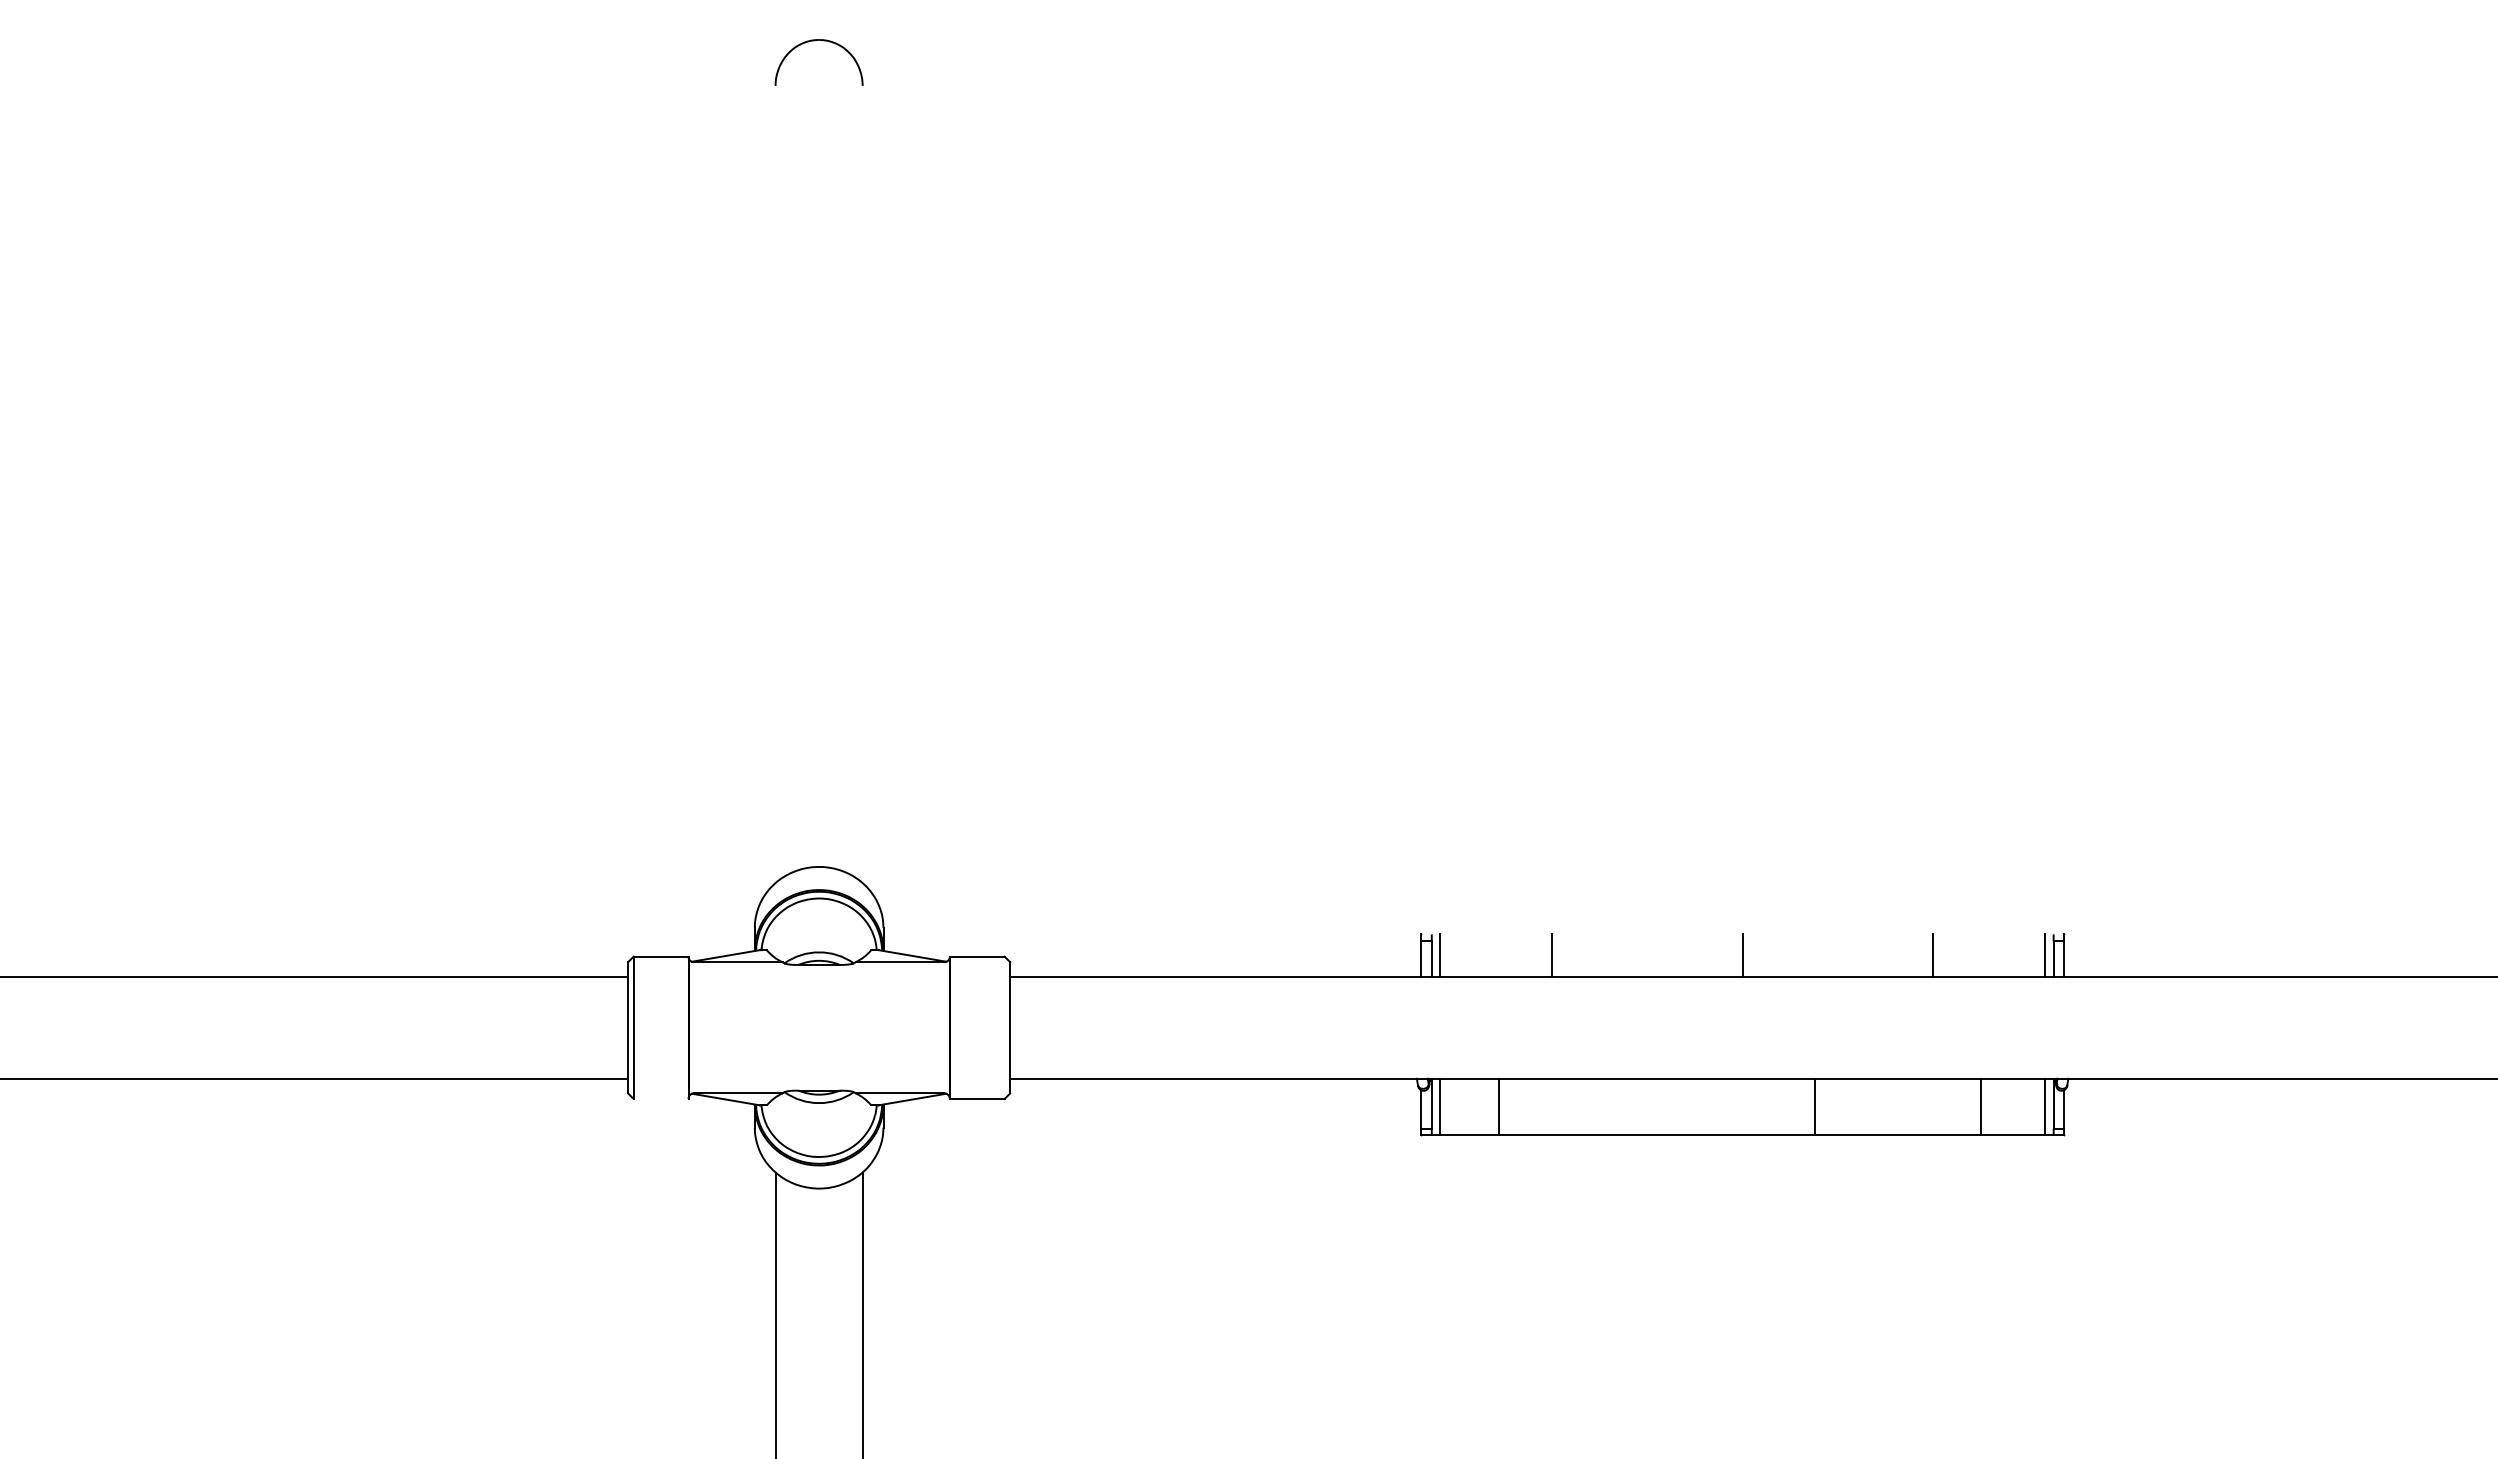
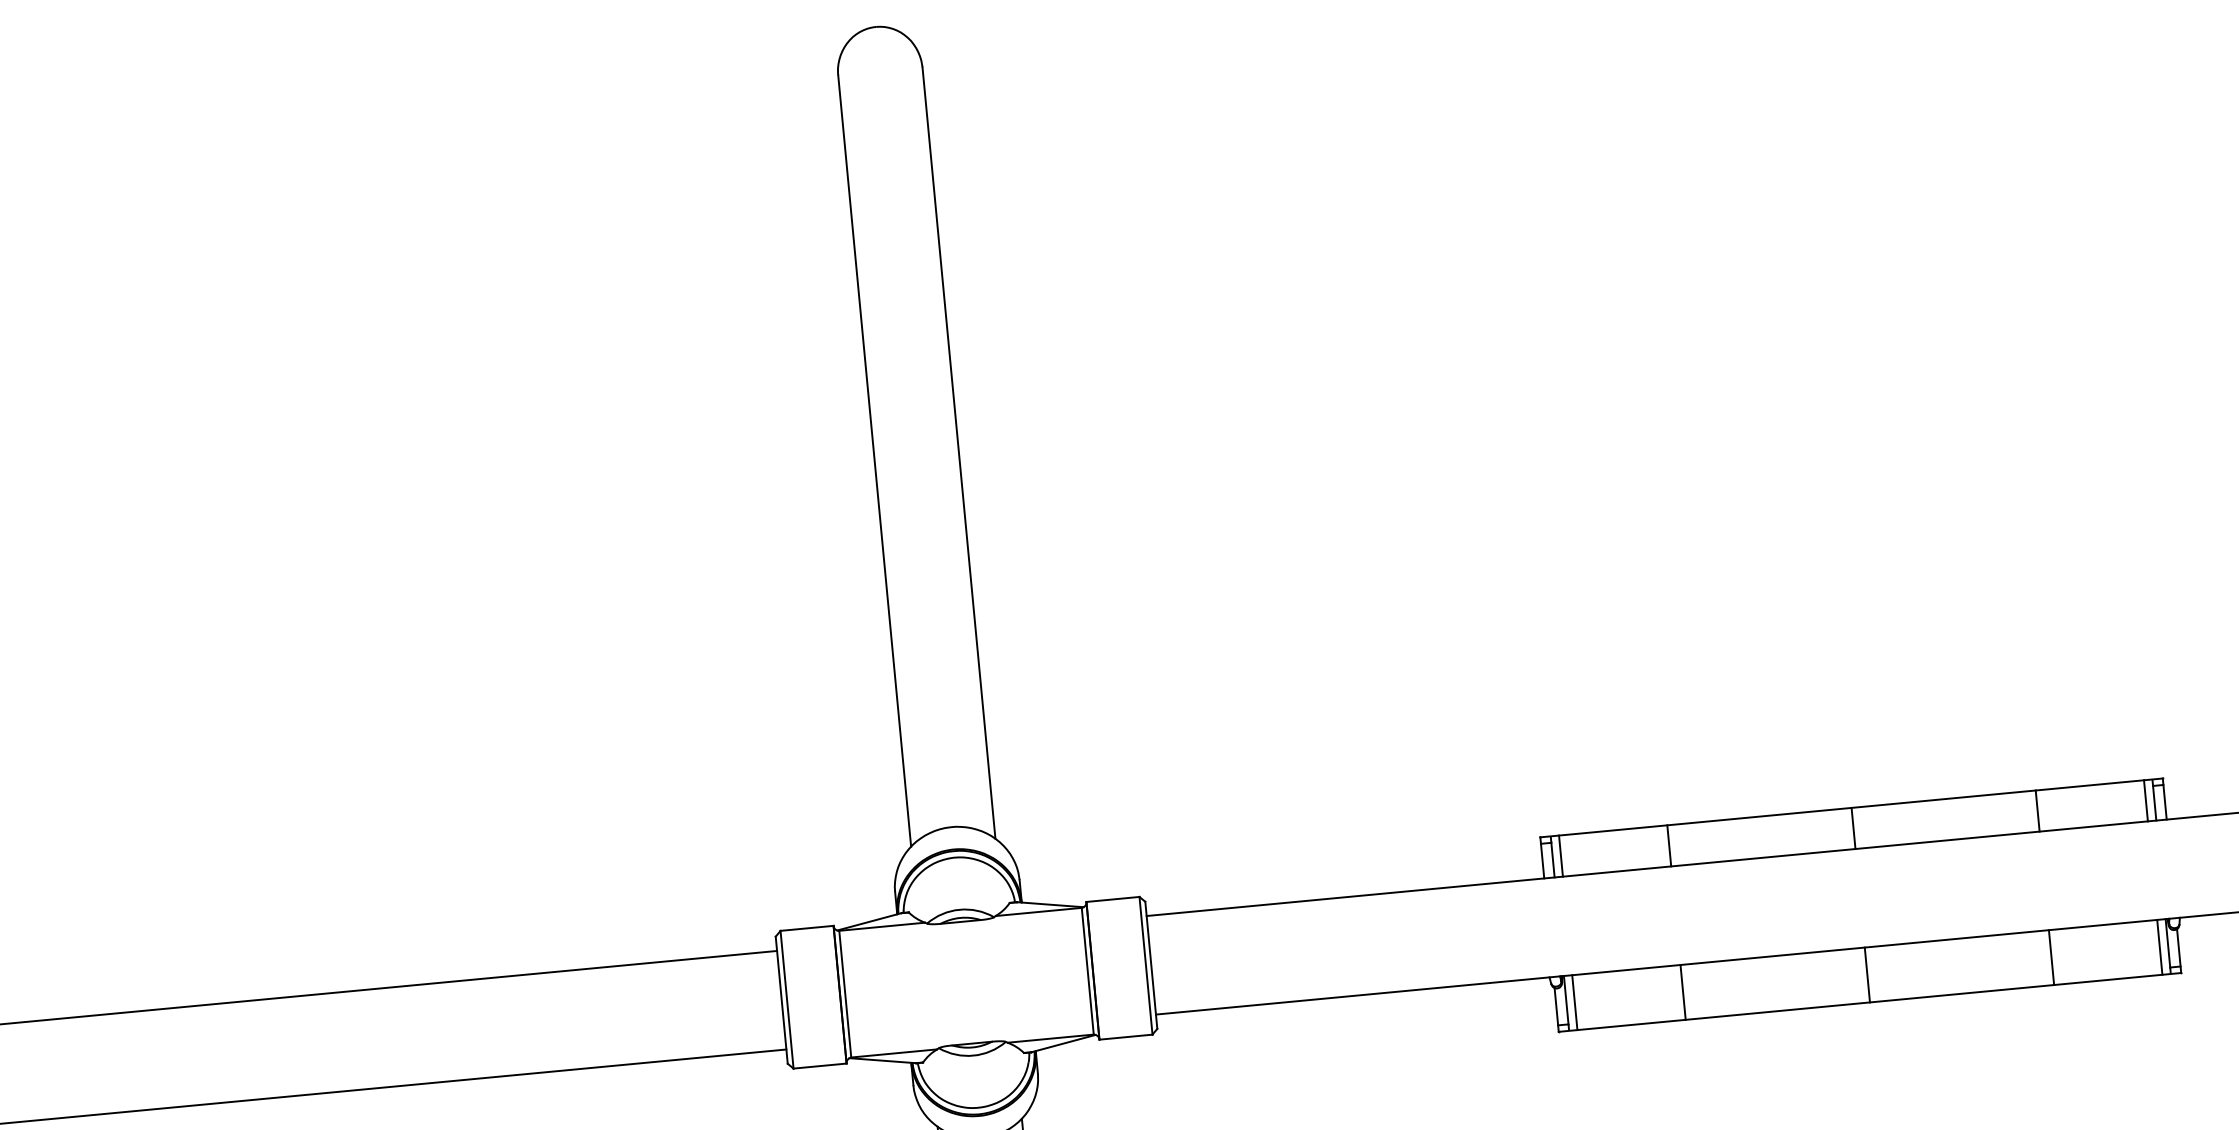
line: (775, 484) -> (874, 461), added
line: (862, 484) -> (958, 453), added
line: (1742, 934) -> (1851, 808), added
line: (693, 1027) -> (844, 993), added
line: (944, 1027) -> (1087, 971), added
line: (1004, 1027) -> (1145, 965), added
line: (660, 1098) -> (819, 1065), added
line: (1499, 1106) -> (1683, 991), moved
line: (1814, 1106) -> (1867, 974), moved
line: (1981, 1106) -> (2051, 956), moved

